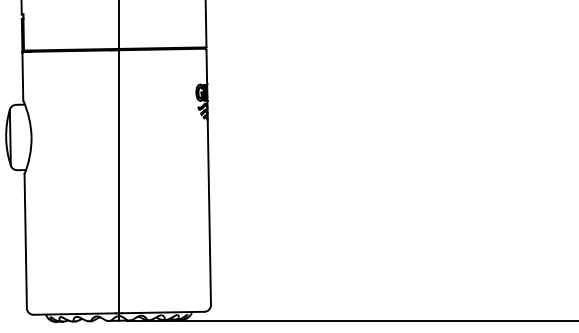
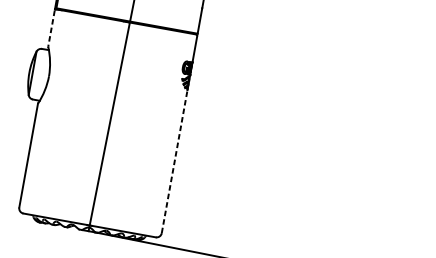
line: (22, 77) -> (51, 28), solid -> dashed
line: (209, 213) -> (174, 162), solid -> dashed

